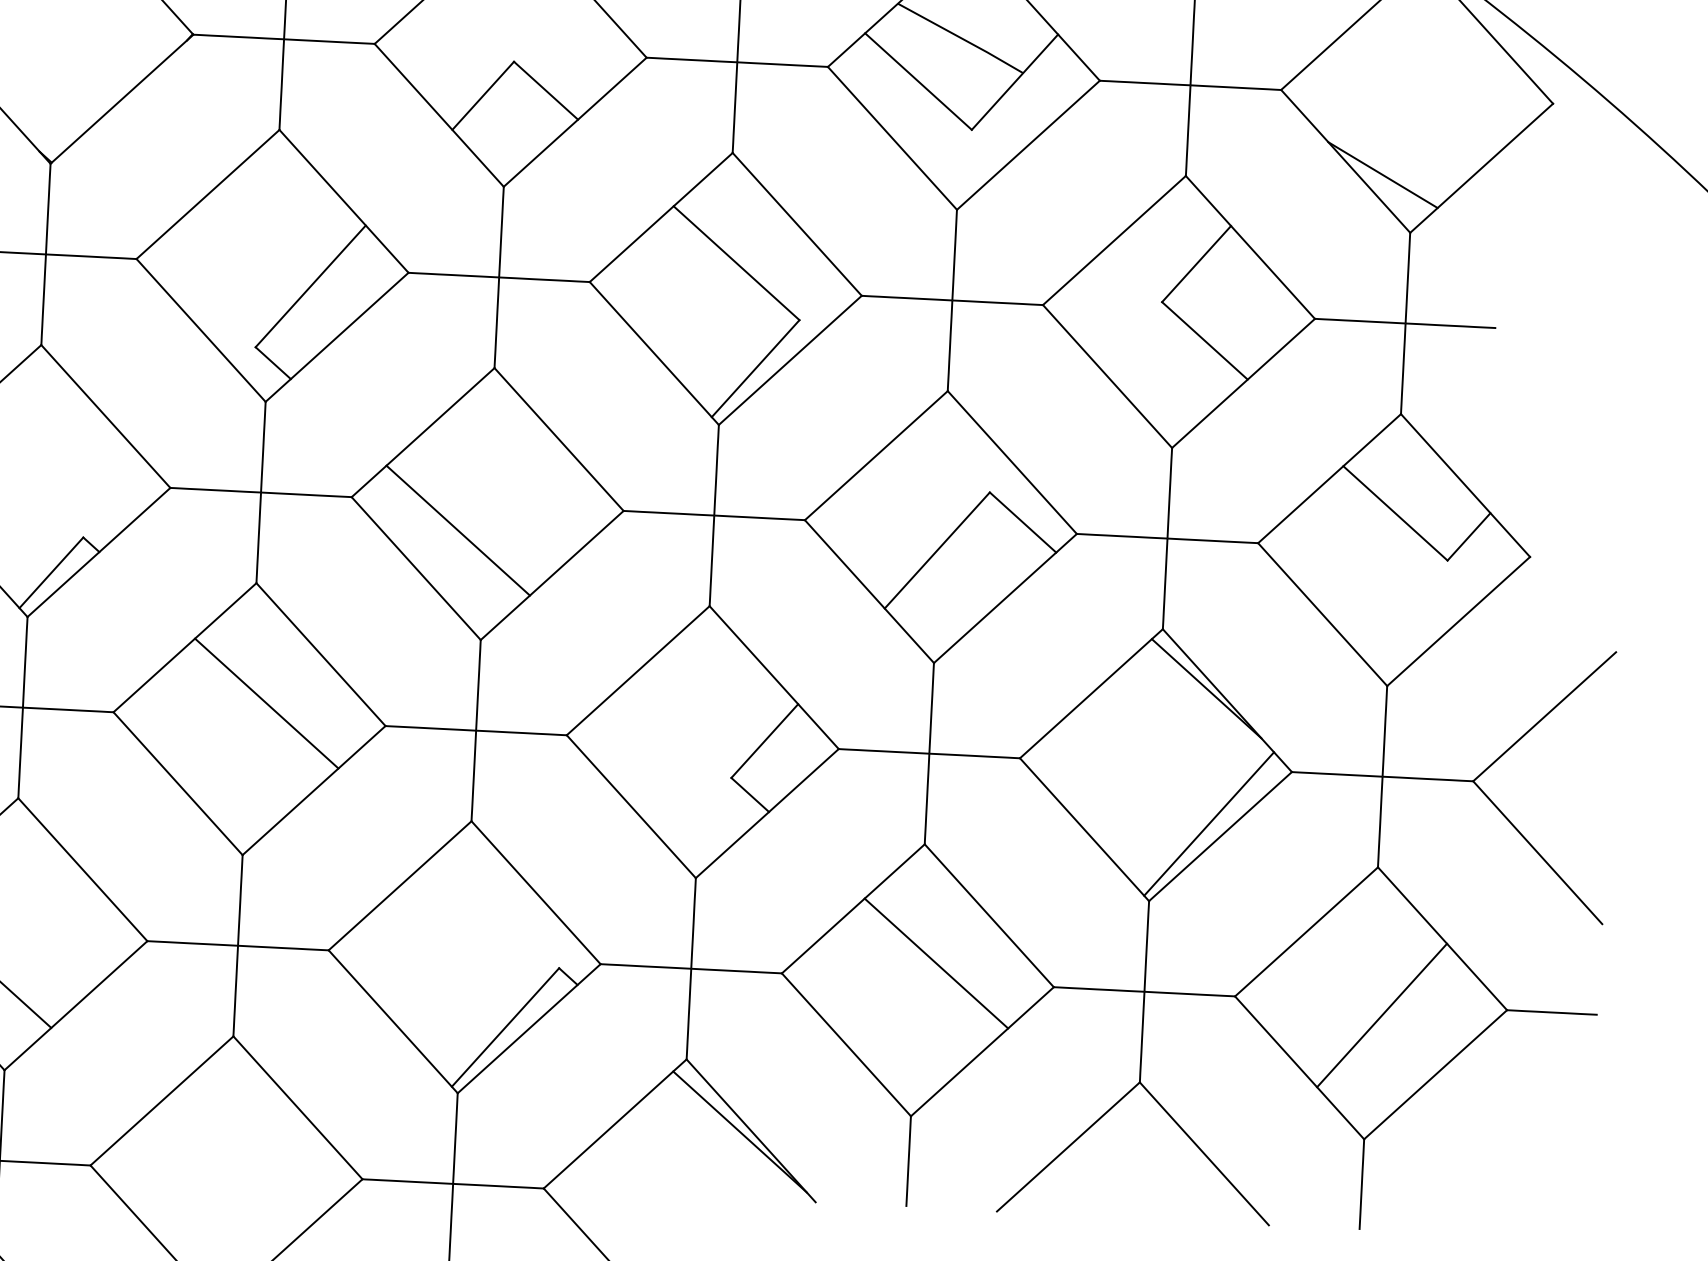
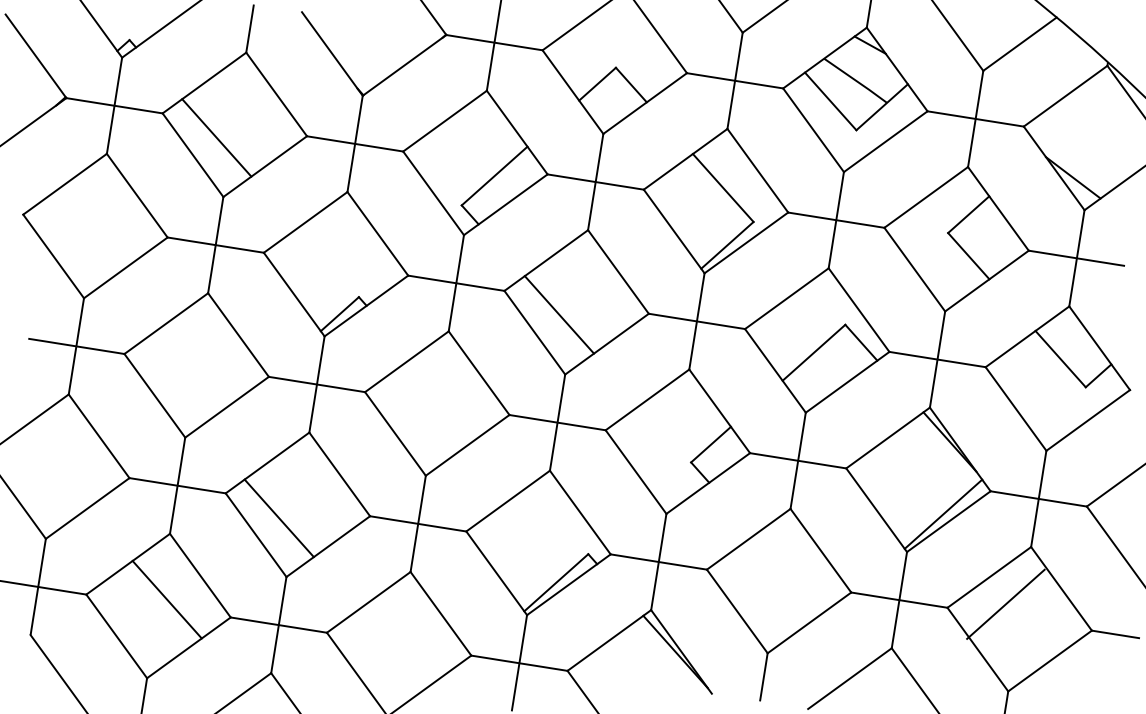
line: (265, 702) -> (446, 395), removed
line: (935, 962) -> (789, 572), removed
line: (1381, 1013) -> (1005, 603), moved

